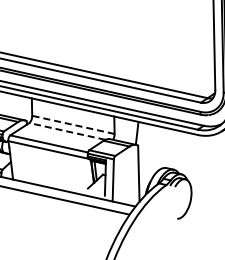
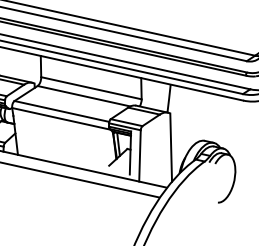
line: (72, 124) -> (90, 87), dashed -> solid
line: (67, 131) -> (84, 96), dashed -> solid

